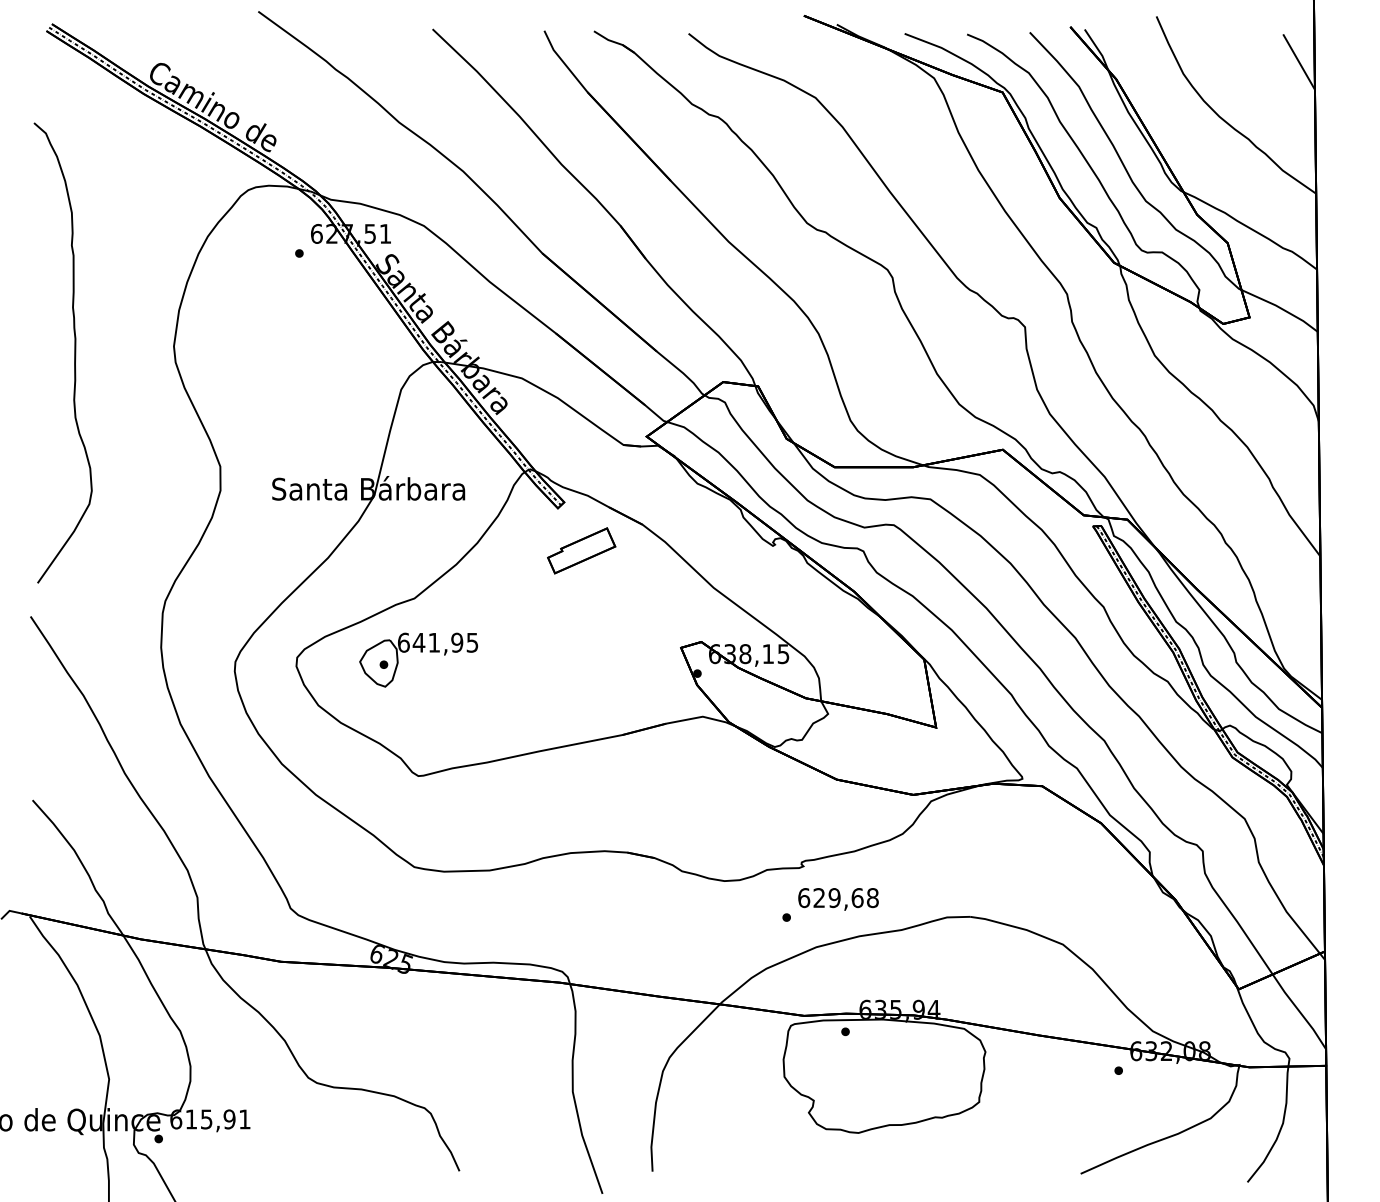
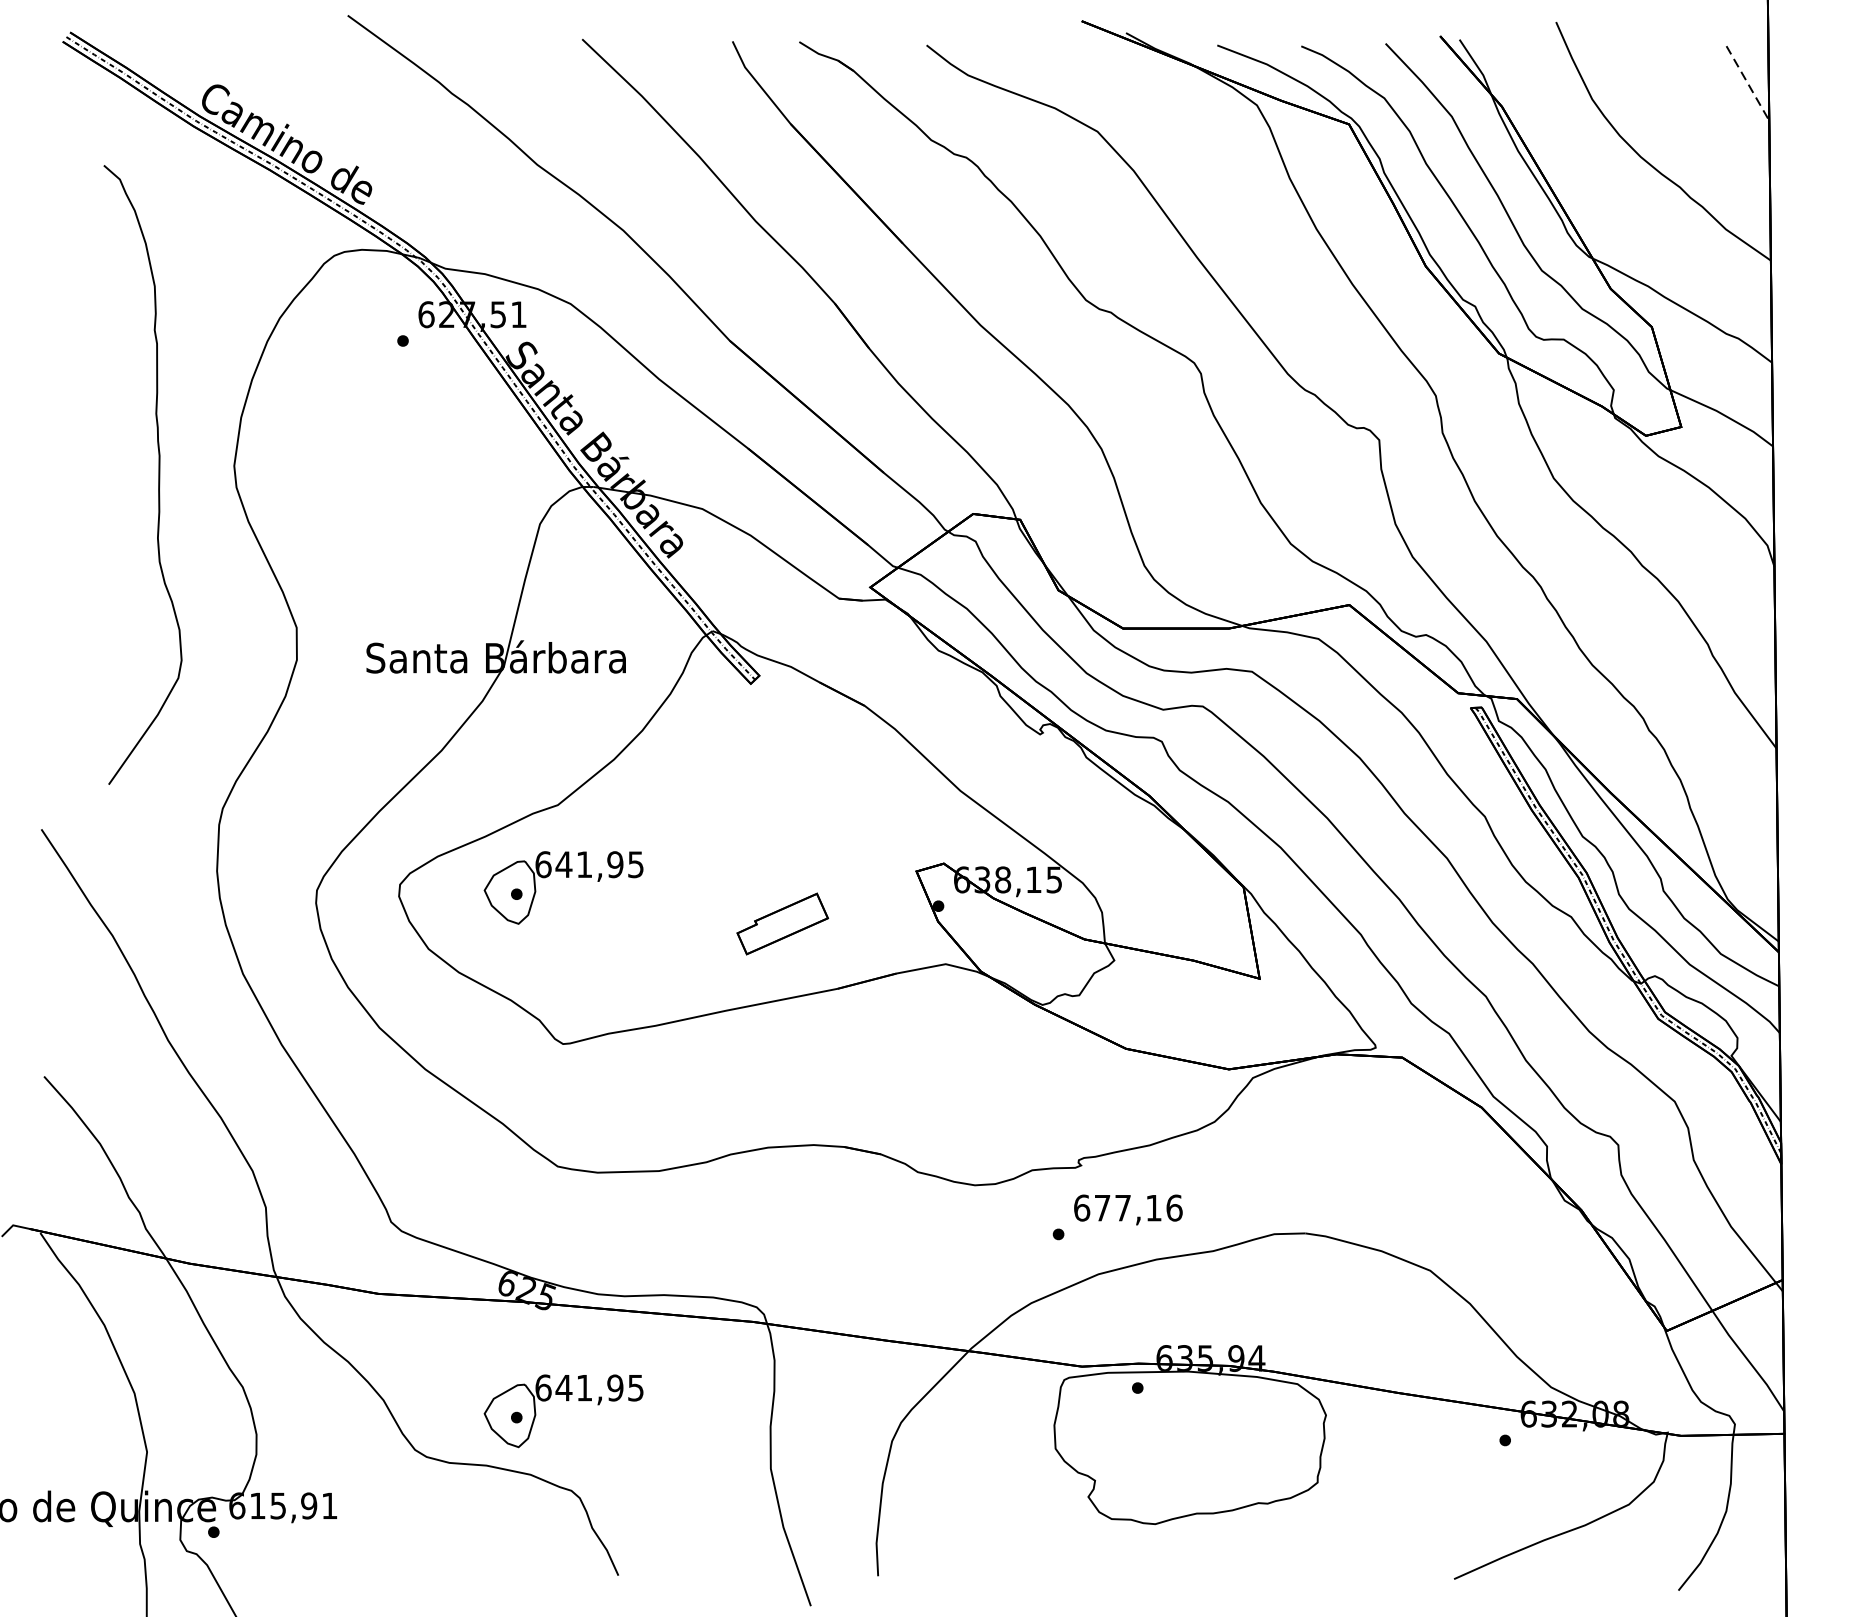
line: (1299, 62) -> (1748, 84), solid -> dashed
curve: (74, 352) -> (158, 474), moved
part: (581, 550) -> (782, 923), moved
text: (845, 898) -> (1137, 1208), 629,68 -> 677,16
part: (420, 1041) -> (565, 1401), added

